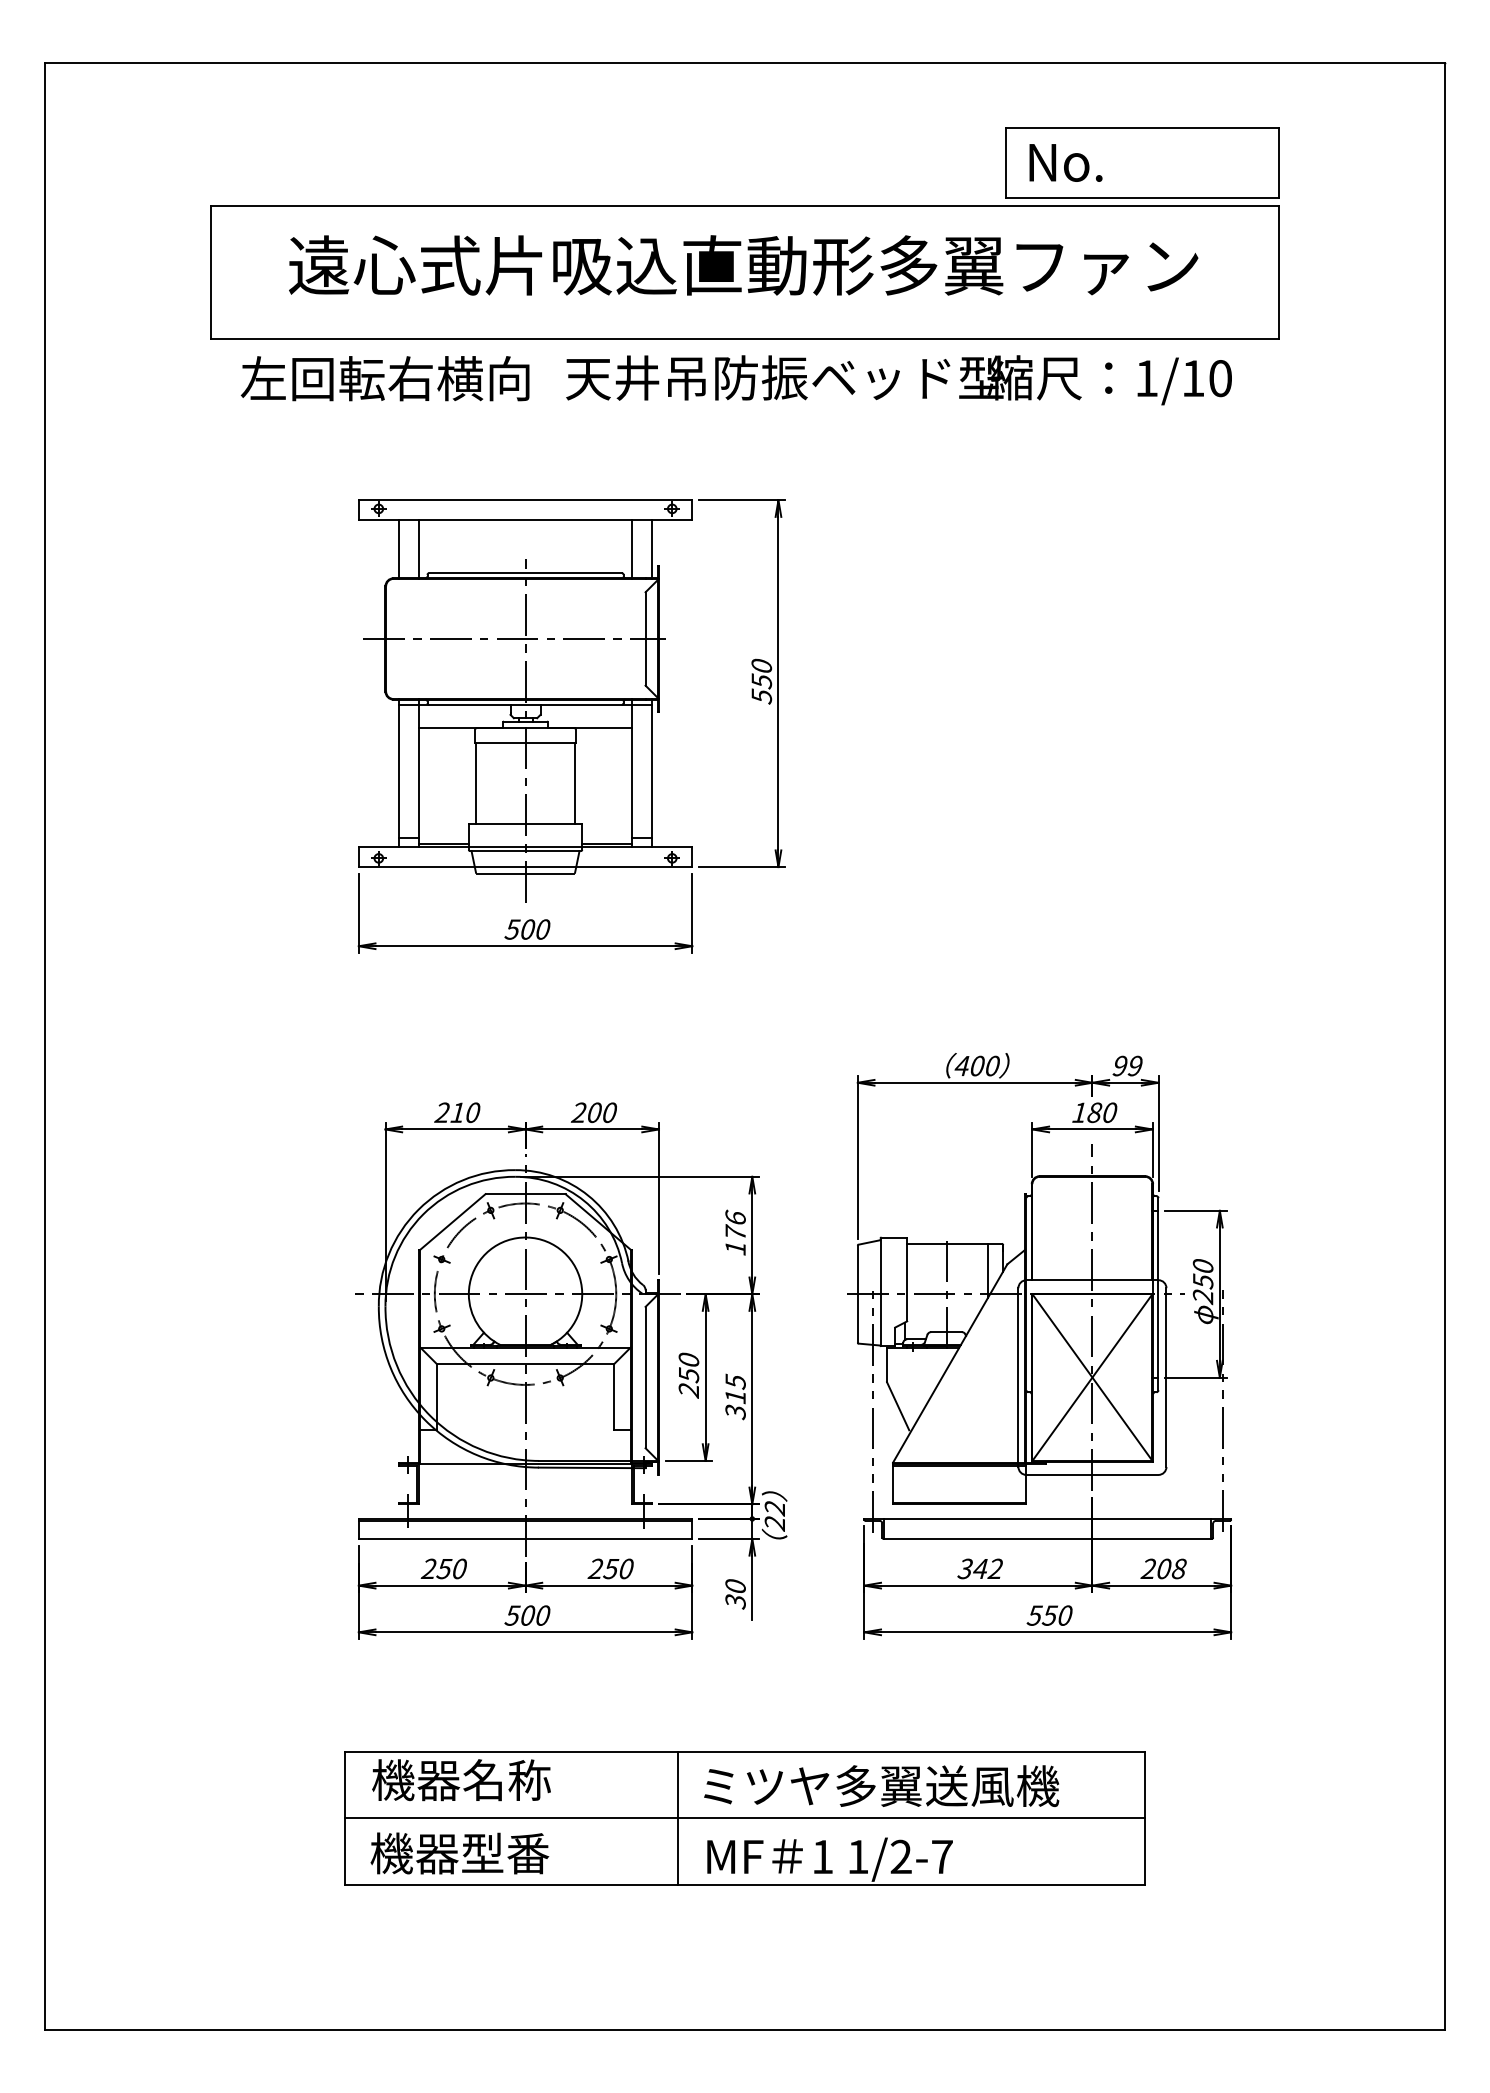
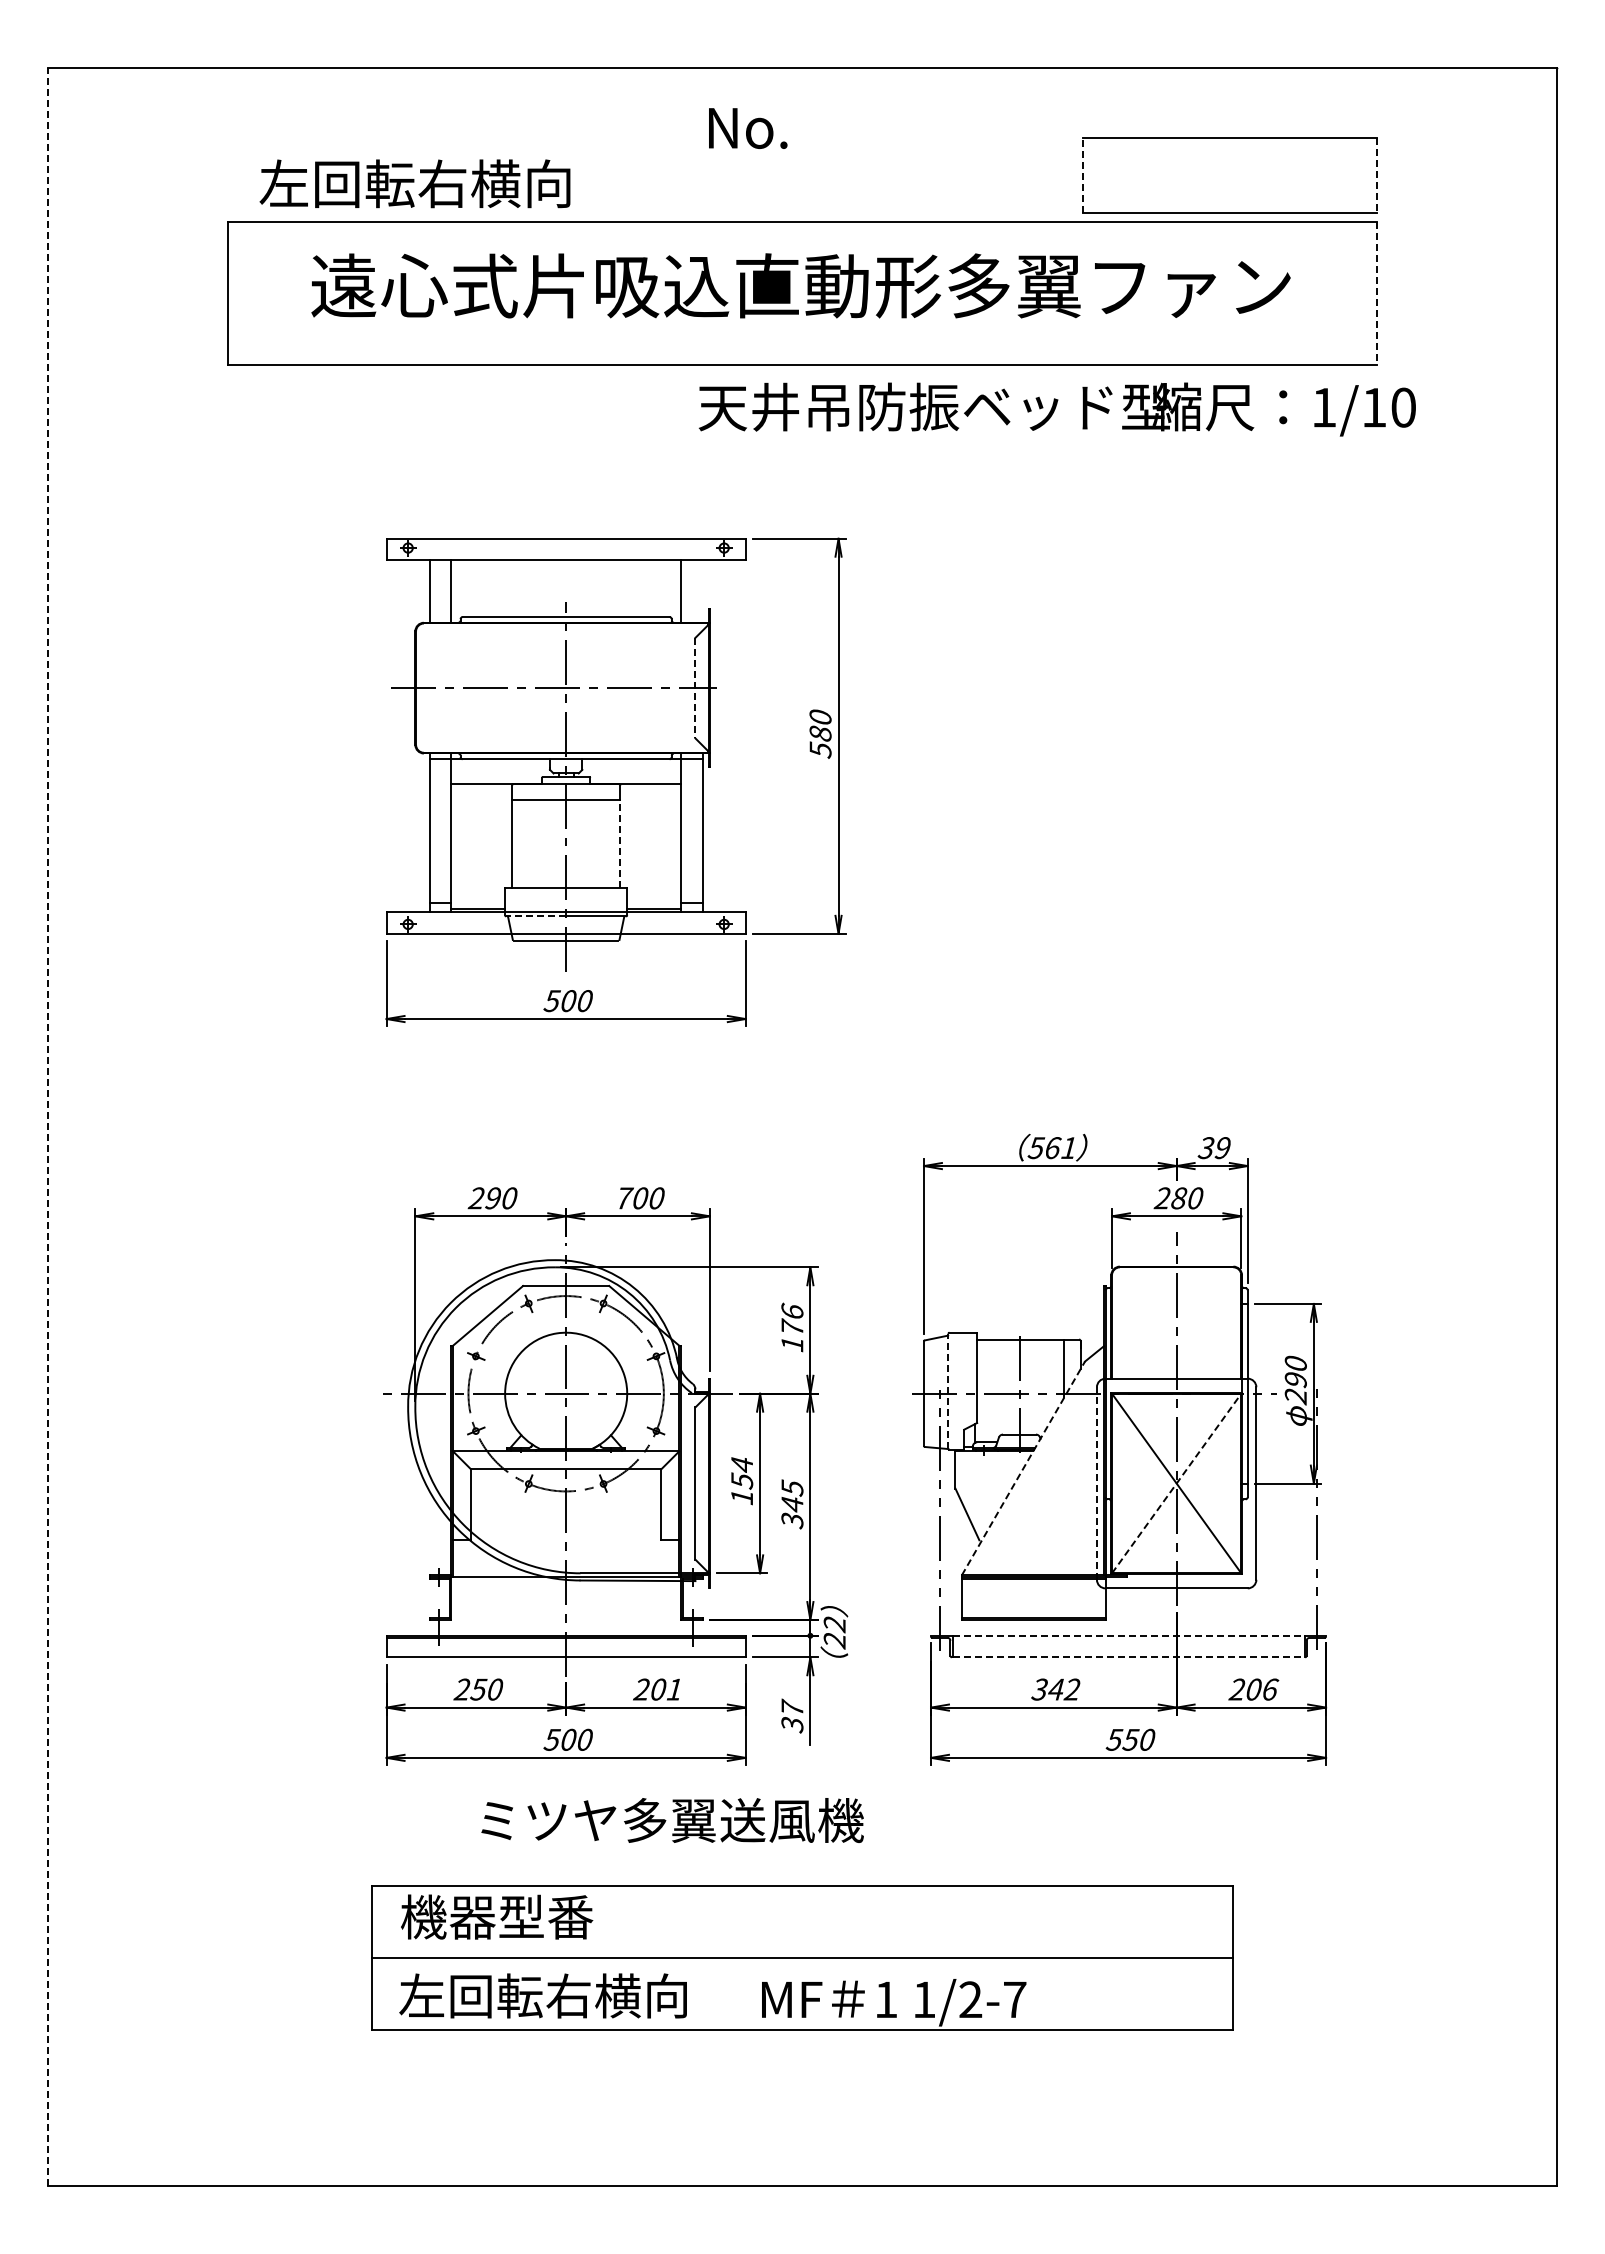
line: (1005, 162) -> (1083, 175), solid -> dashed
text: (1066, 162) -> (748, 128), moved
line: (1278, 162) -> (1377, 175), solid -> dashed
line: (1278, 272) -> (1377, 293), solid -> dashed
text: (384, 378) -> (414, 183), moved
text: (898, 380) -> (1056, 409), moved
line: (652, 549) -> (702, 591), removed
line: (645, 639) -> (695, 688), solid -> dashed
text: (761, 681) -> (820, 733), 550 -> 580
line: (575, 784) -> (619, 844), solid -> dashed
line: (497, 851) -> (536, 916), solid -> dashed
line: (44, 1046) -> (48, 1126), solid -> dashed
text: (977, 1066) -> (1052, 1148), 400 -> 561
text: (1119, 1066) -> (1205, 1148), 99 -> 39
text: (457, 1112) -> (492, 1198), 210 -> 290
text: (579, 1112) -> (624, 1198), 200 -> 700
text: (1078, 1112) -> (1161, 1198), 180 -> 280
text: (1202, 1280) -> (1295, 1379), 250 -> 290
line: (880, 1292) -> (948, 1391), solid -> dashed
line: (950, 1362) -> (1023, 1467), solid -> dashed
text: (689, 1375) -> (742, 1481), 250 -> 154
line: (1018, 1377) -> (1096, 1483), solid -> dashed
line: (1092, 1377) -> (1176, 1483), solid -> dashed
text: (735, 1397) -> (792, 1504), 315 -> 345
line: (1047, 1518) -> (1128, 1635), solid -> dashed
line: (1047, 1539) -> (1128, 1657), solid -> dashed
text: (617, 1568) -> (665, 1689), 250 -> 201
text: (1179, 1568) -> (1270, 1689), 208 -> 206
text: (735, 1584) -> (792, 1706), 30 -> 37
text: (507, 1779) -> (546, 1916), 機器名称 -> 機器型番
text: (881, 1786) -> (672, 1820), moved
line: (678, 1818) -> (730, 1958), removed
text: (503, 1852) -> (542, 1995), 機器型番 -> 左回転右横向

